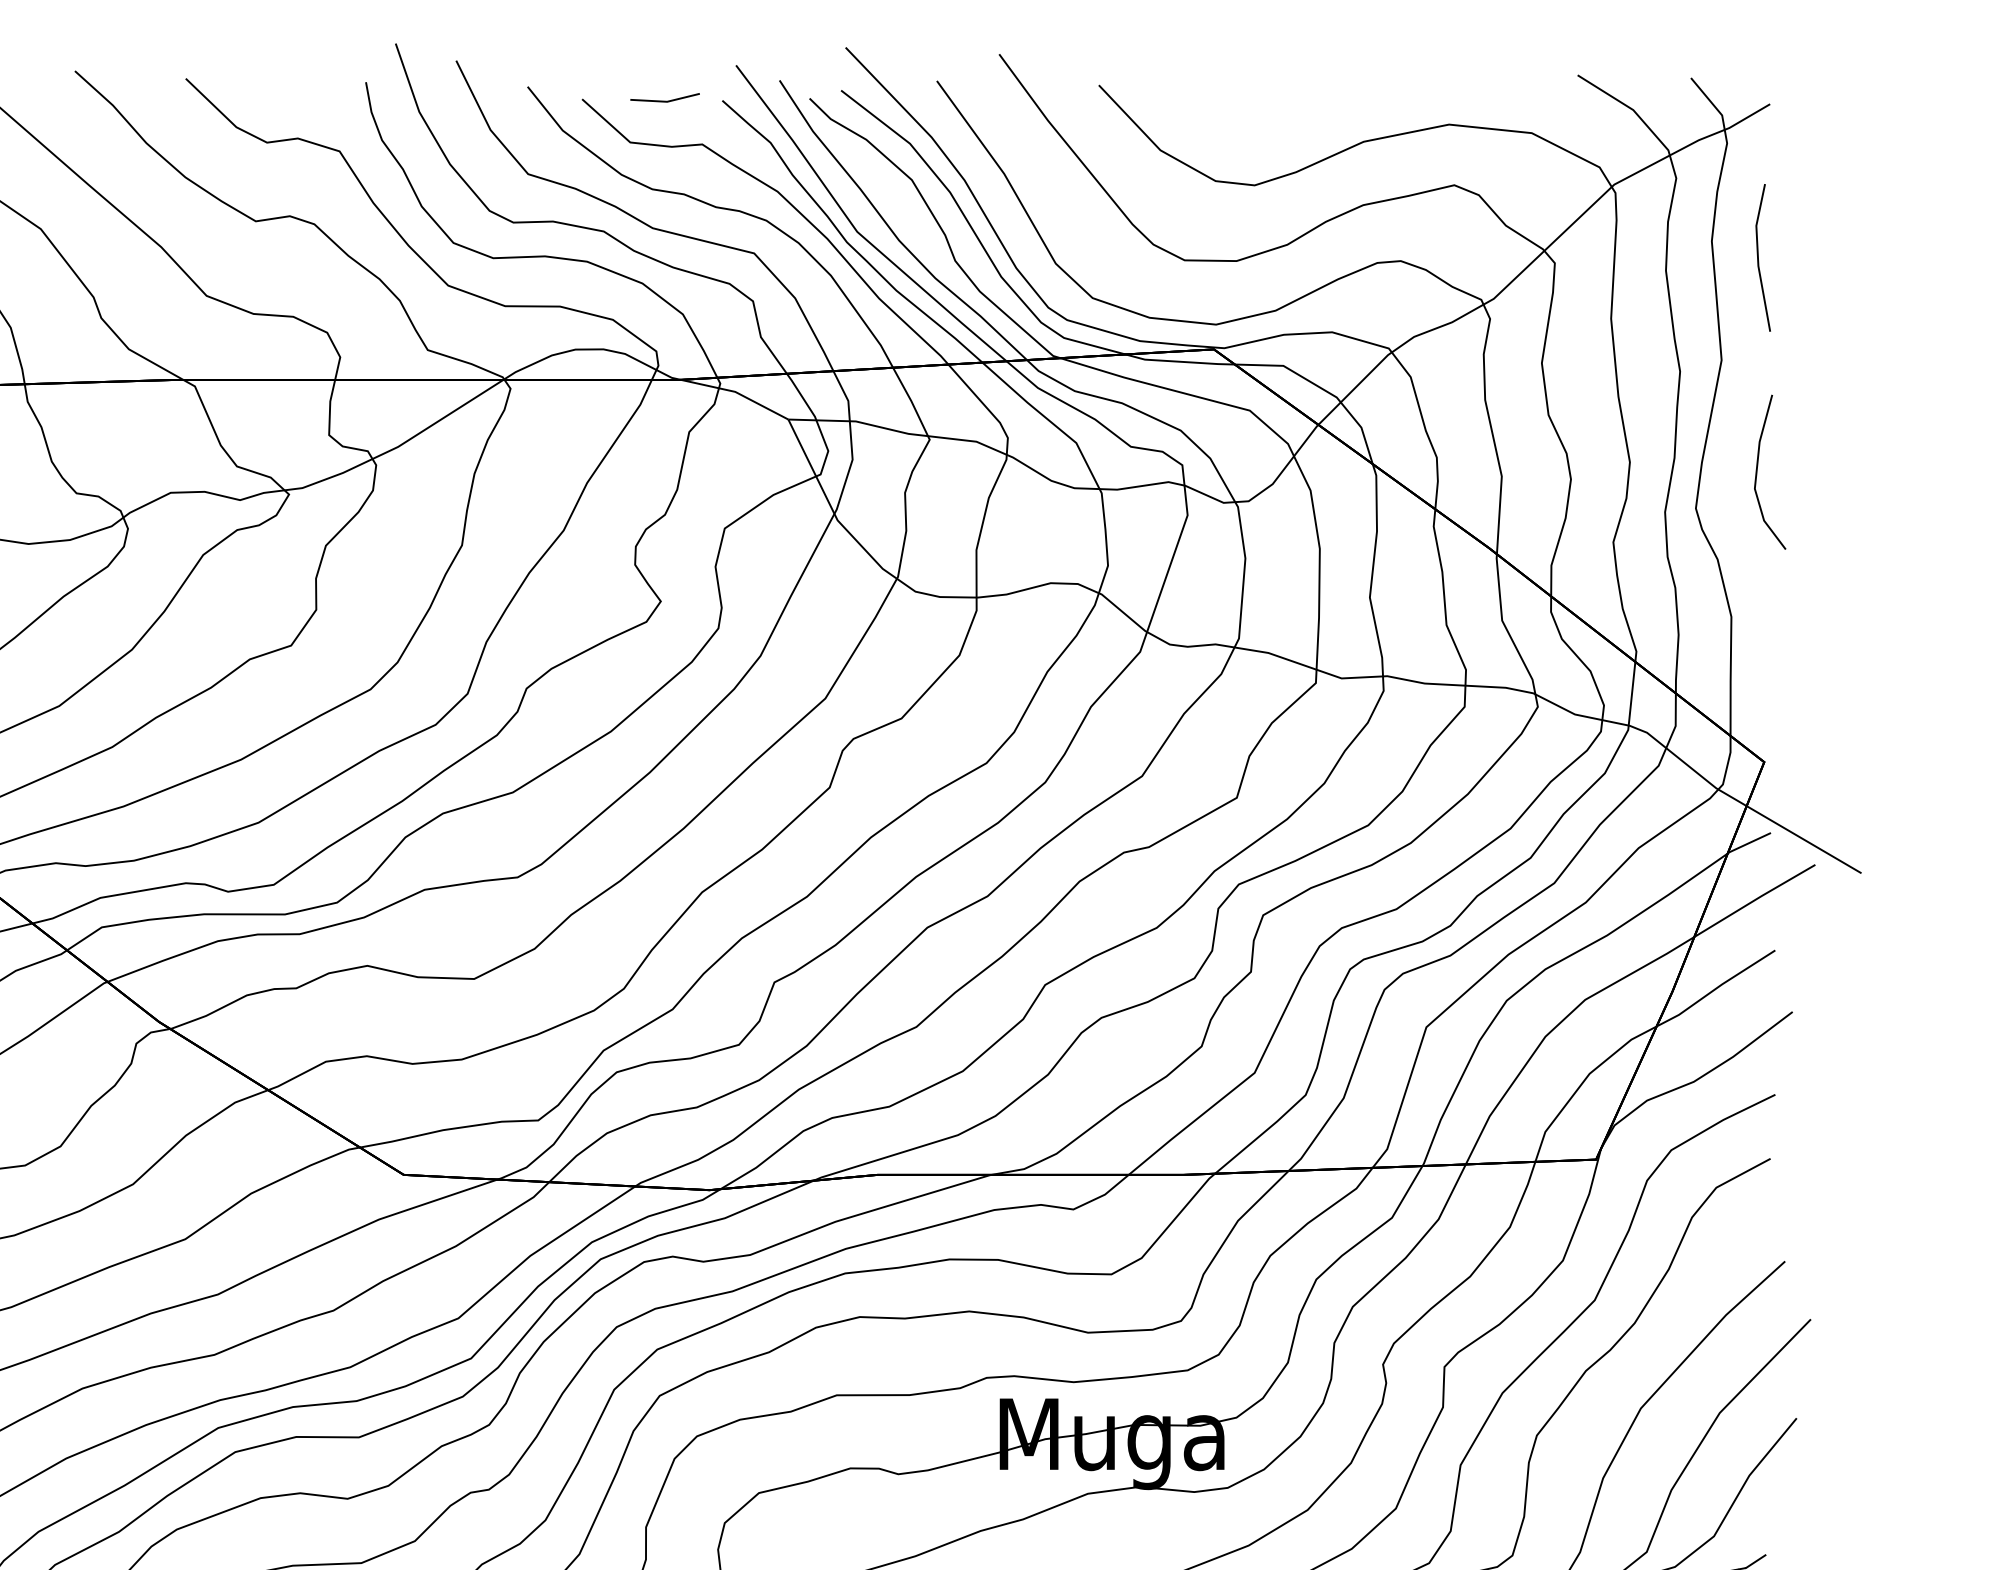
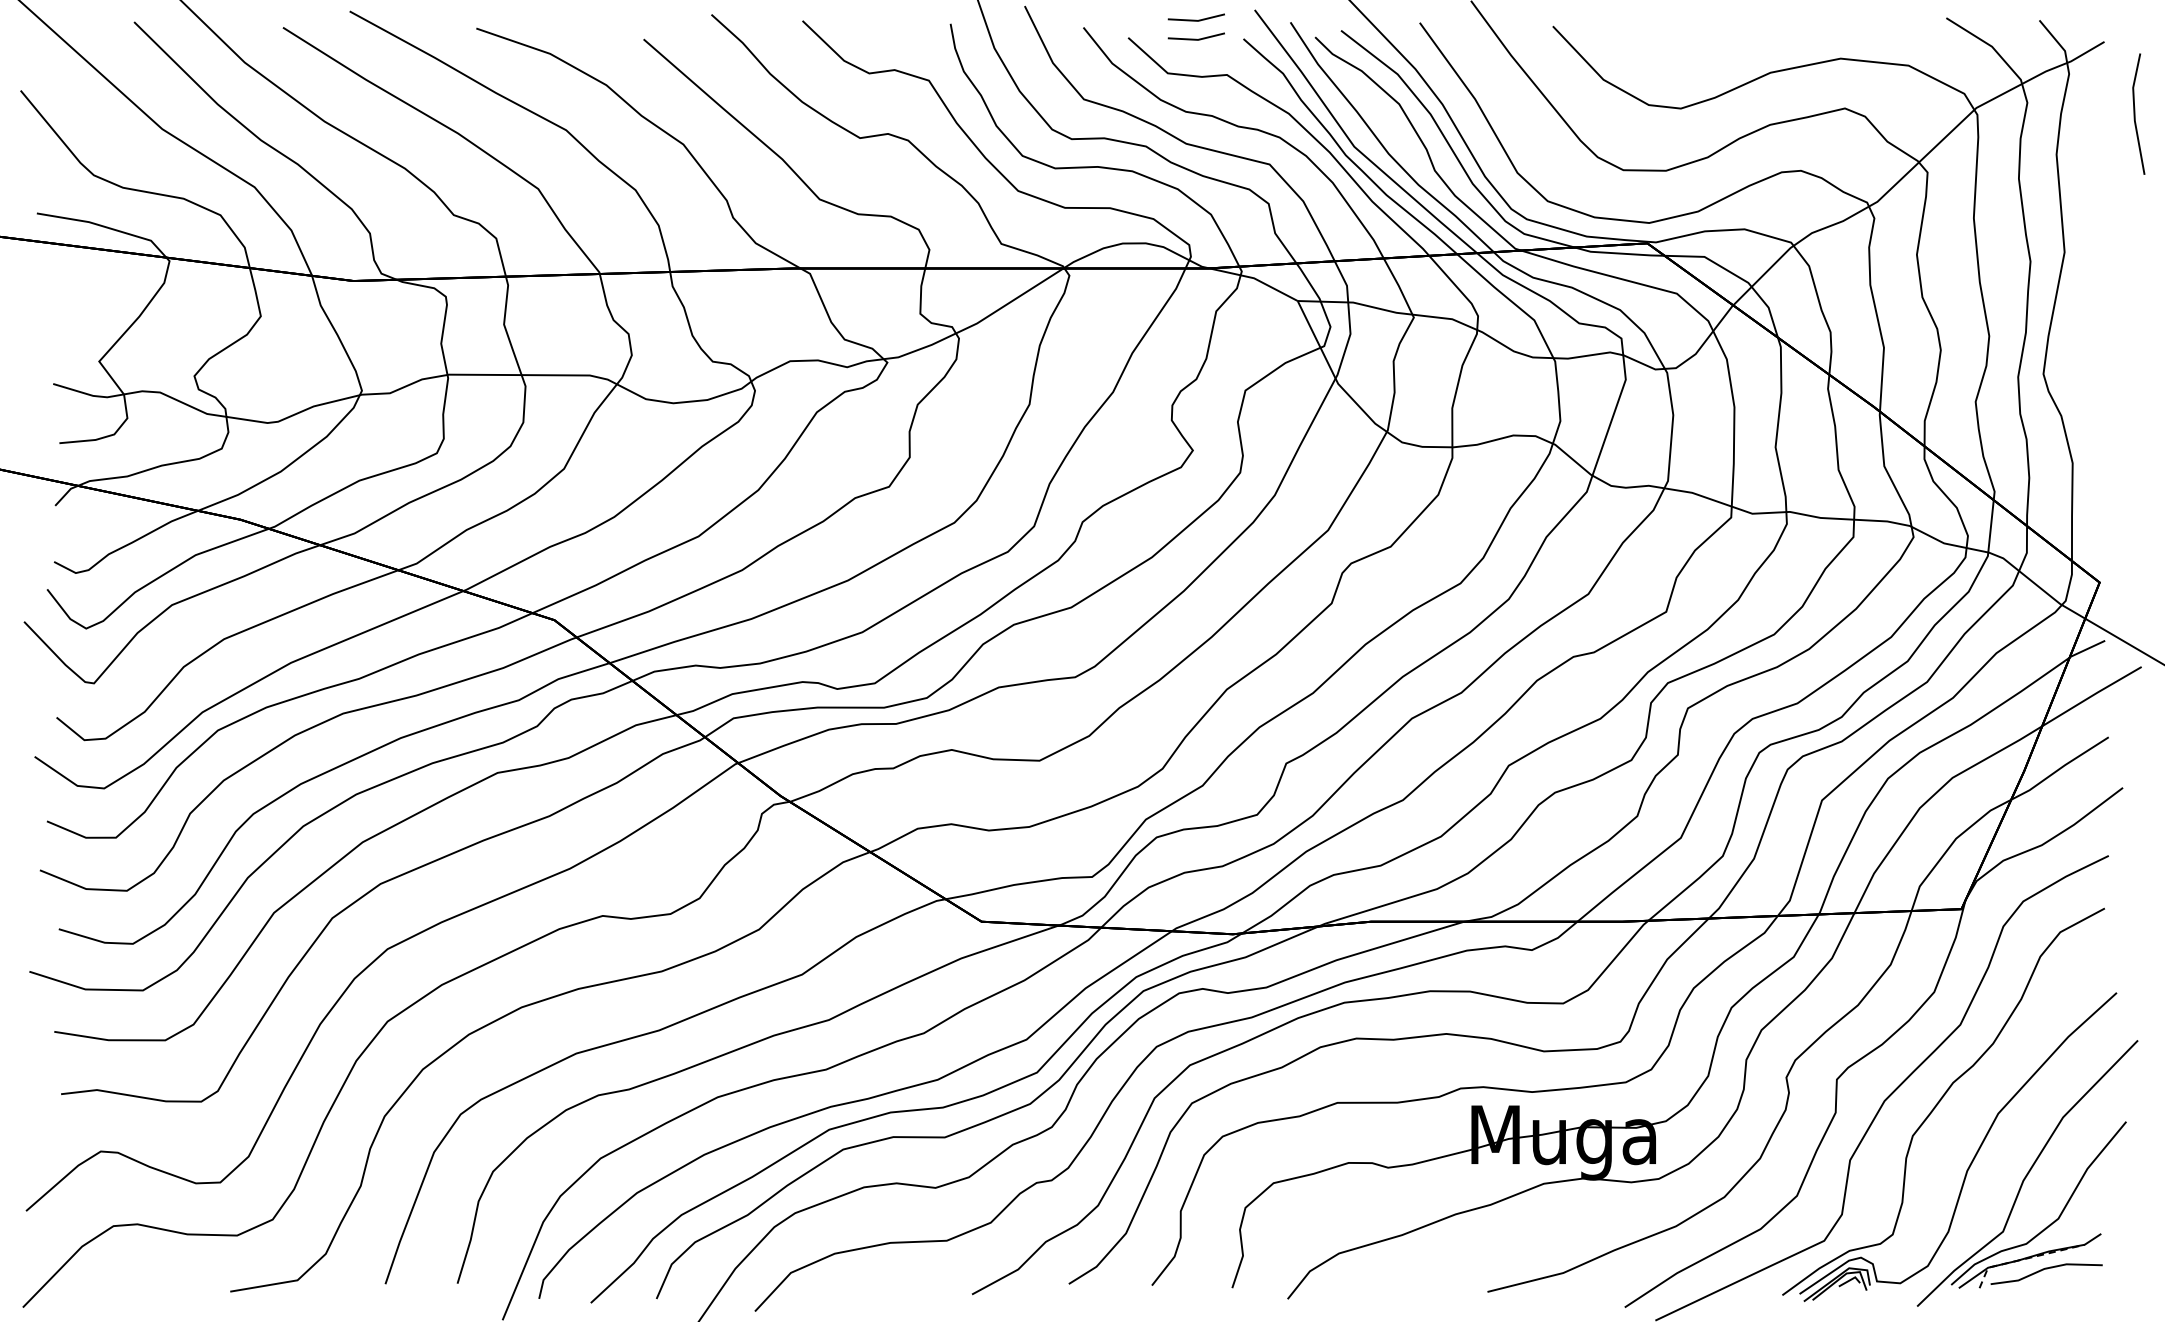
line: (663, 76) -> (1195, 19), added
line: (1759, 257) -> (2135, 113), moved
line: (1757, 472) -> (2094, 344), removed

